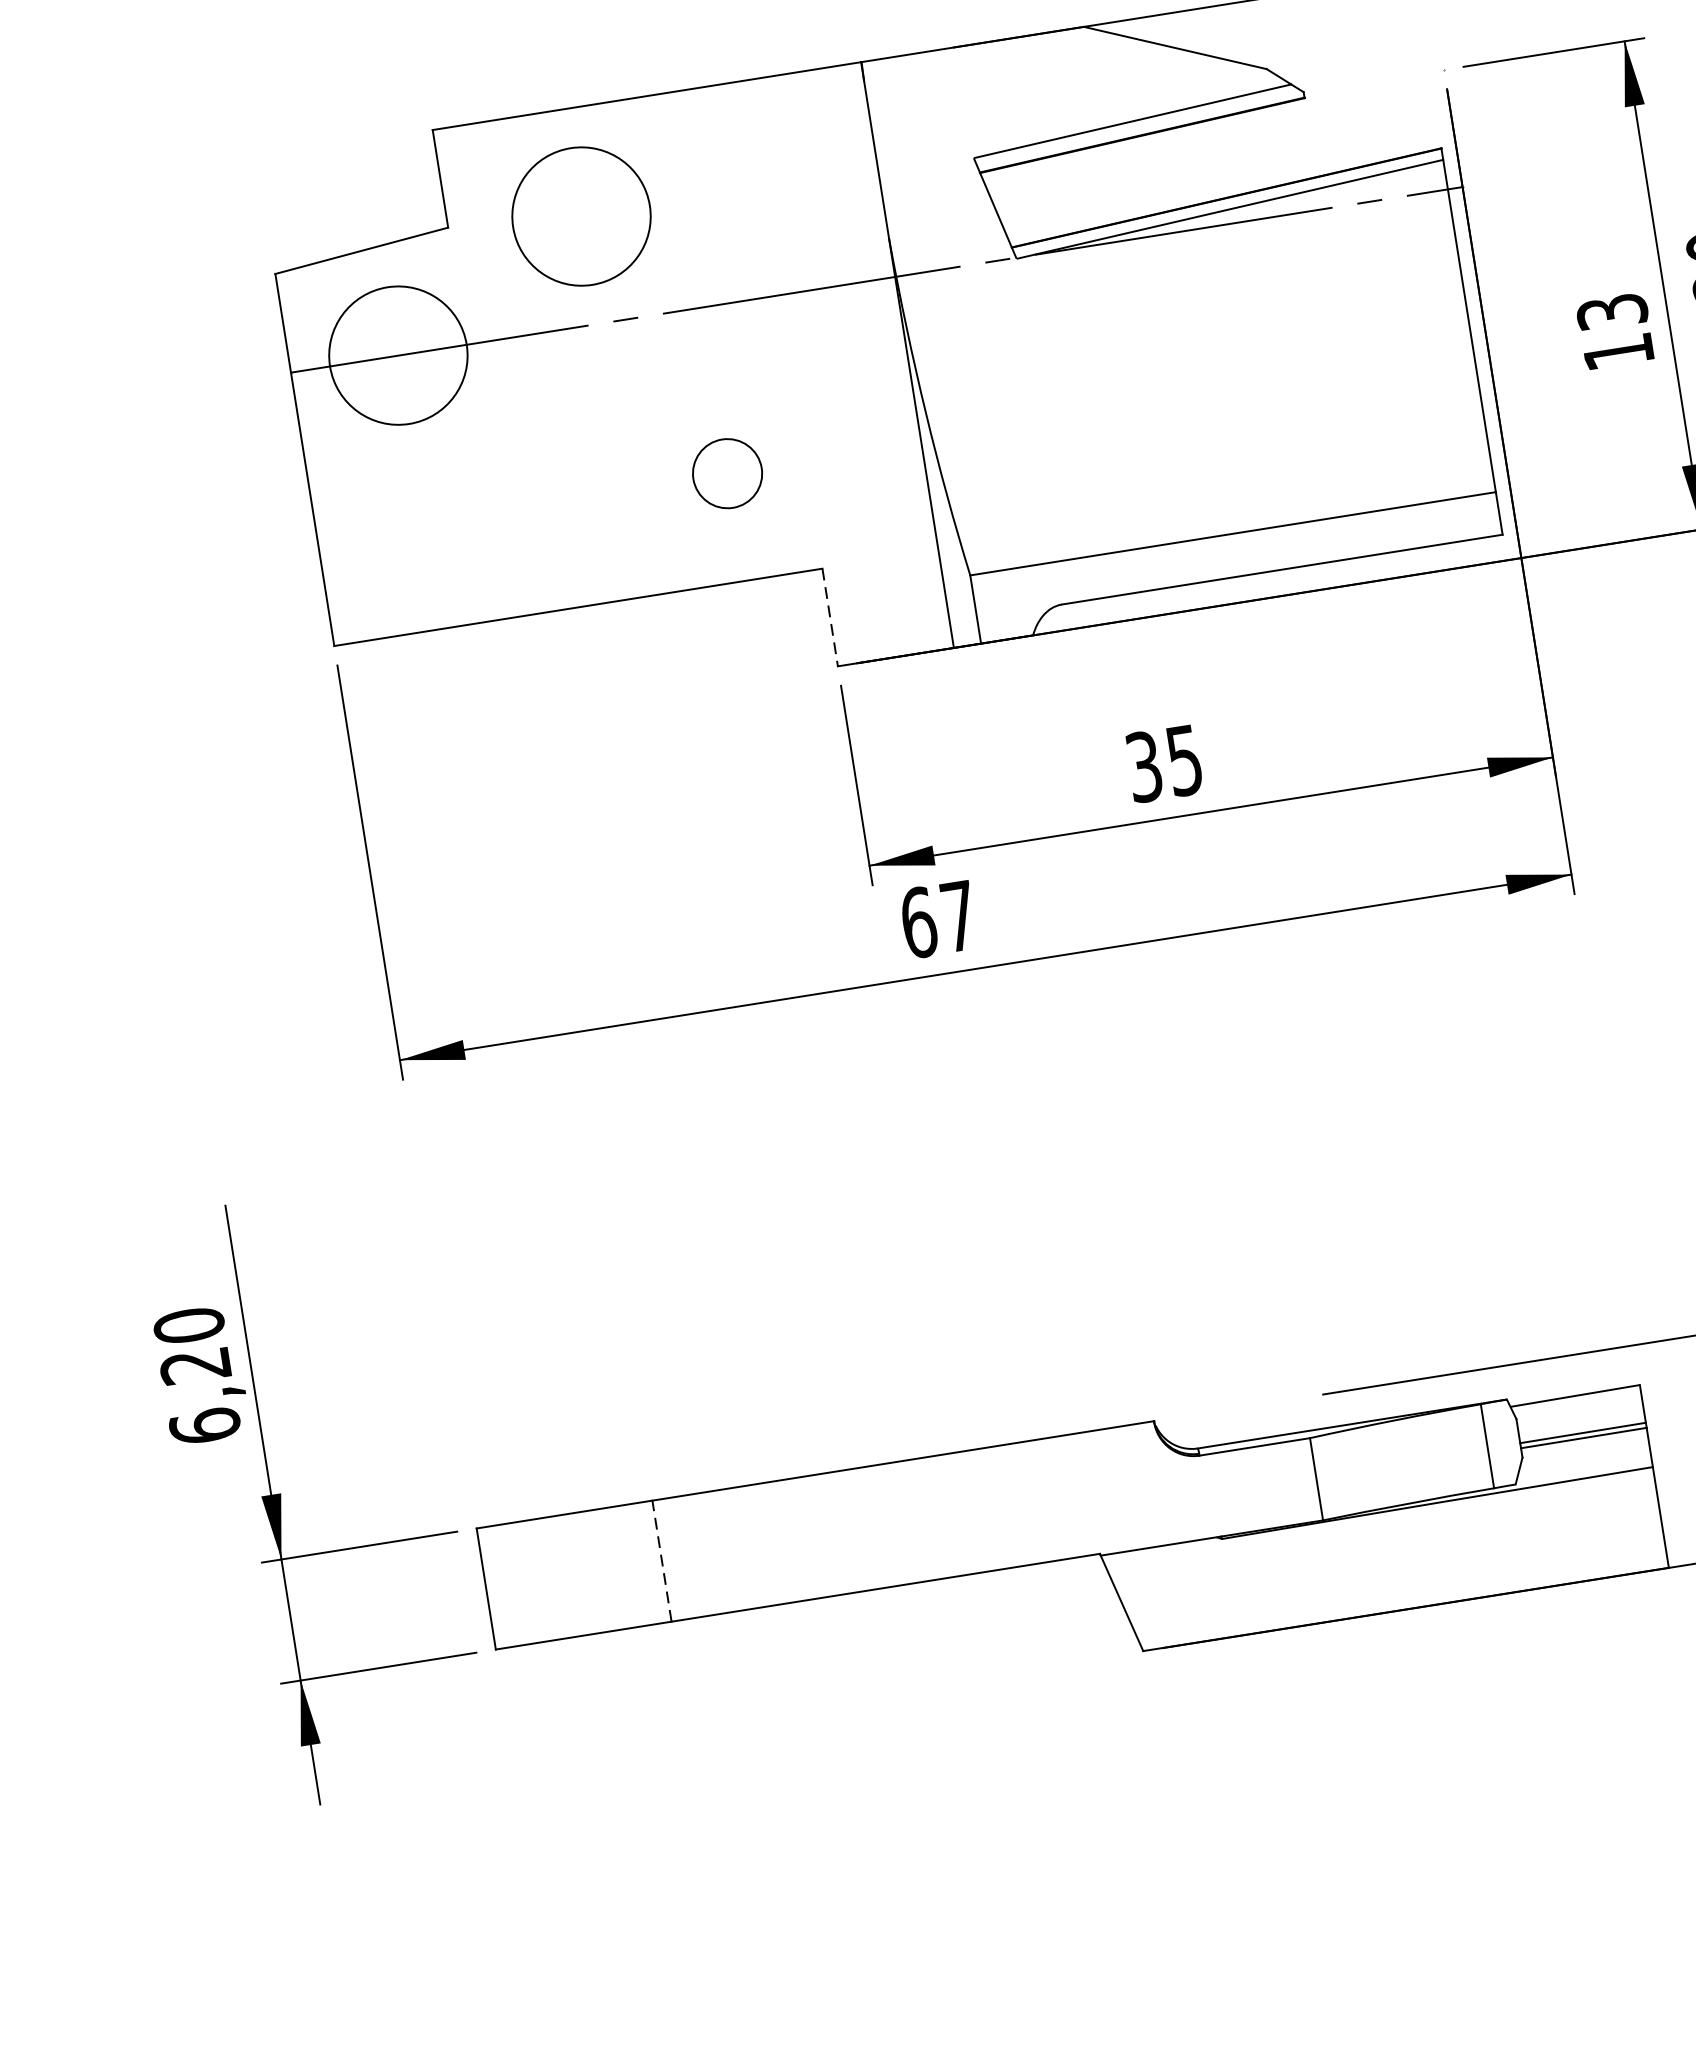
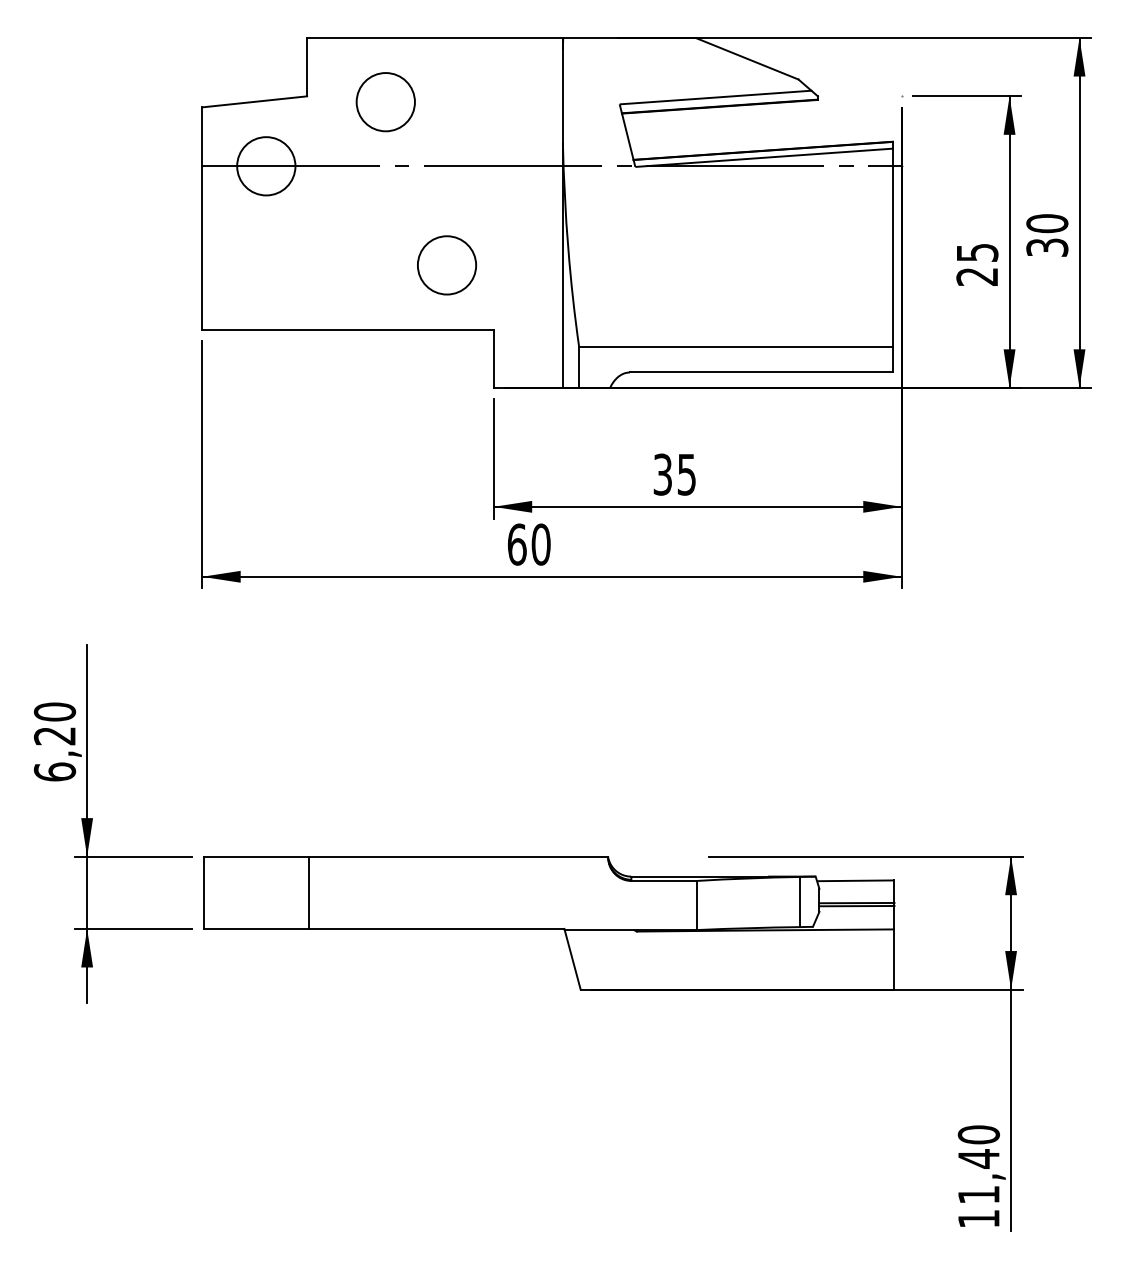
circle: (581, 217) -> (385, 102), size x0.71
text: (1613, 331) -> (976, 264), 13 -> 25
circle: (398, 355) -> (266, 166), size x0.71
circle: (728, 473) -> (447, 265), size x1.43
line: (830, 618) -> (493, 359), dashed -> solid
text: (957, 916) -> (540, 544), 67 -> 60
line: (661, 1560) -> (308, 892), dashed -> solid

